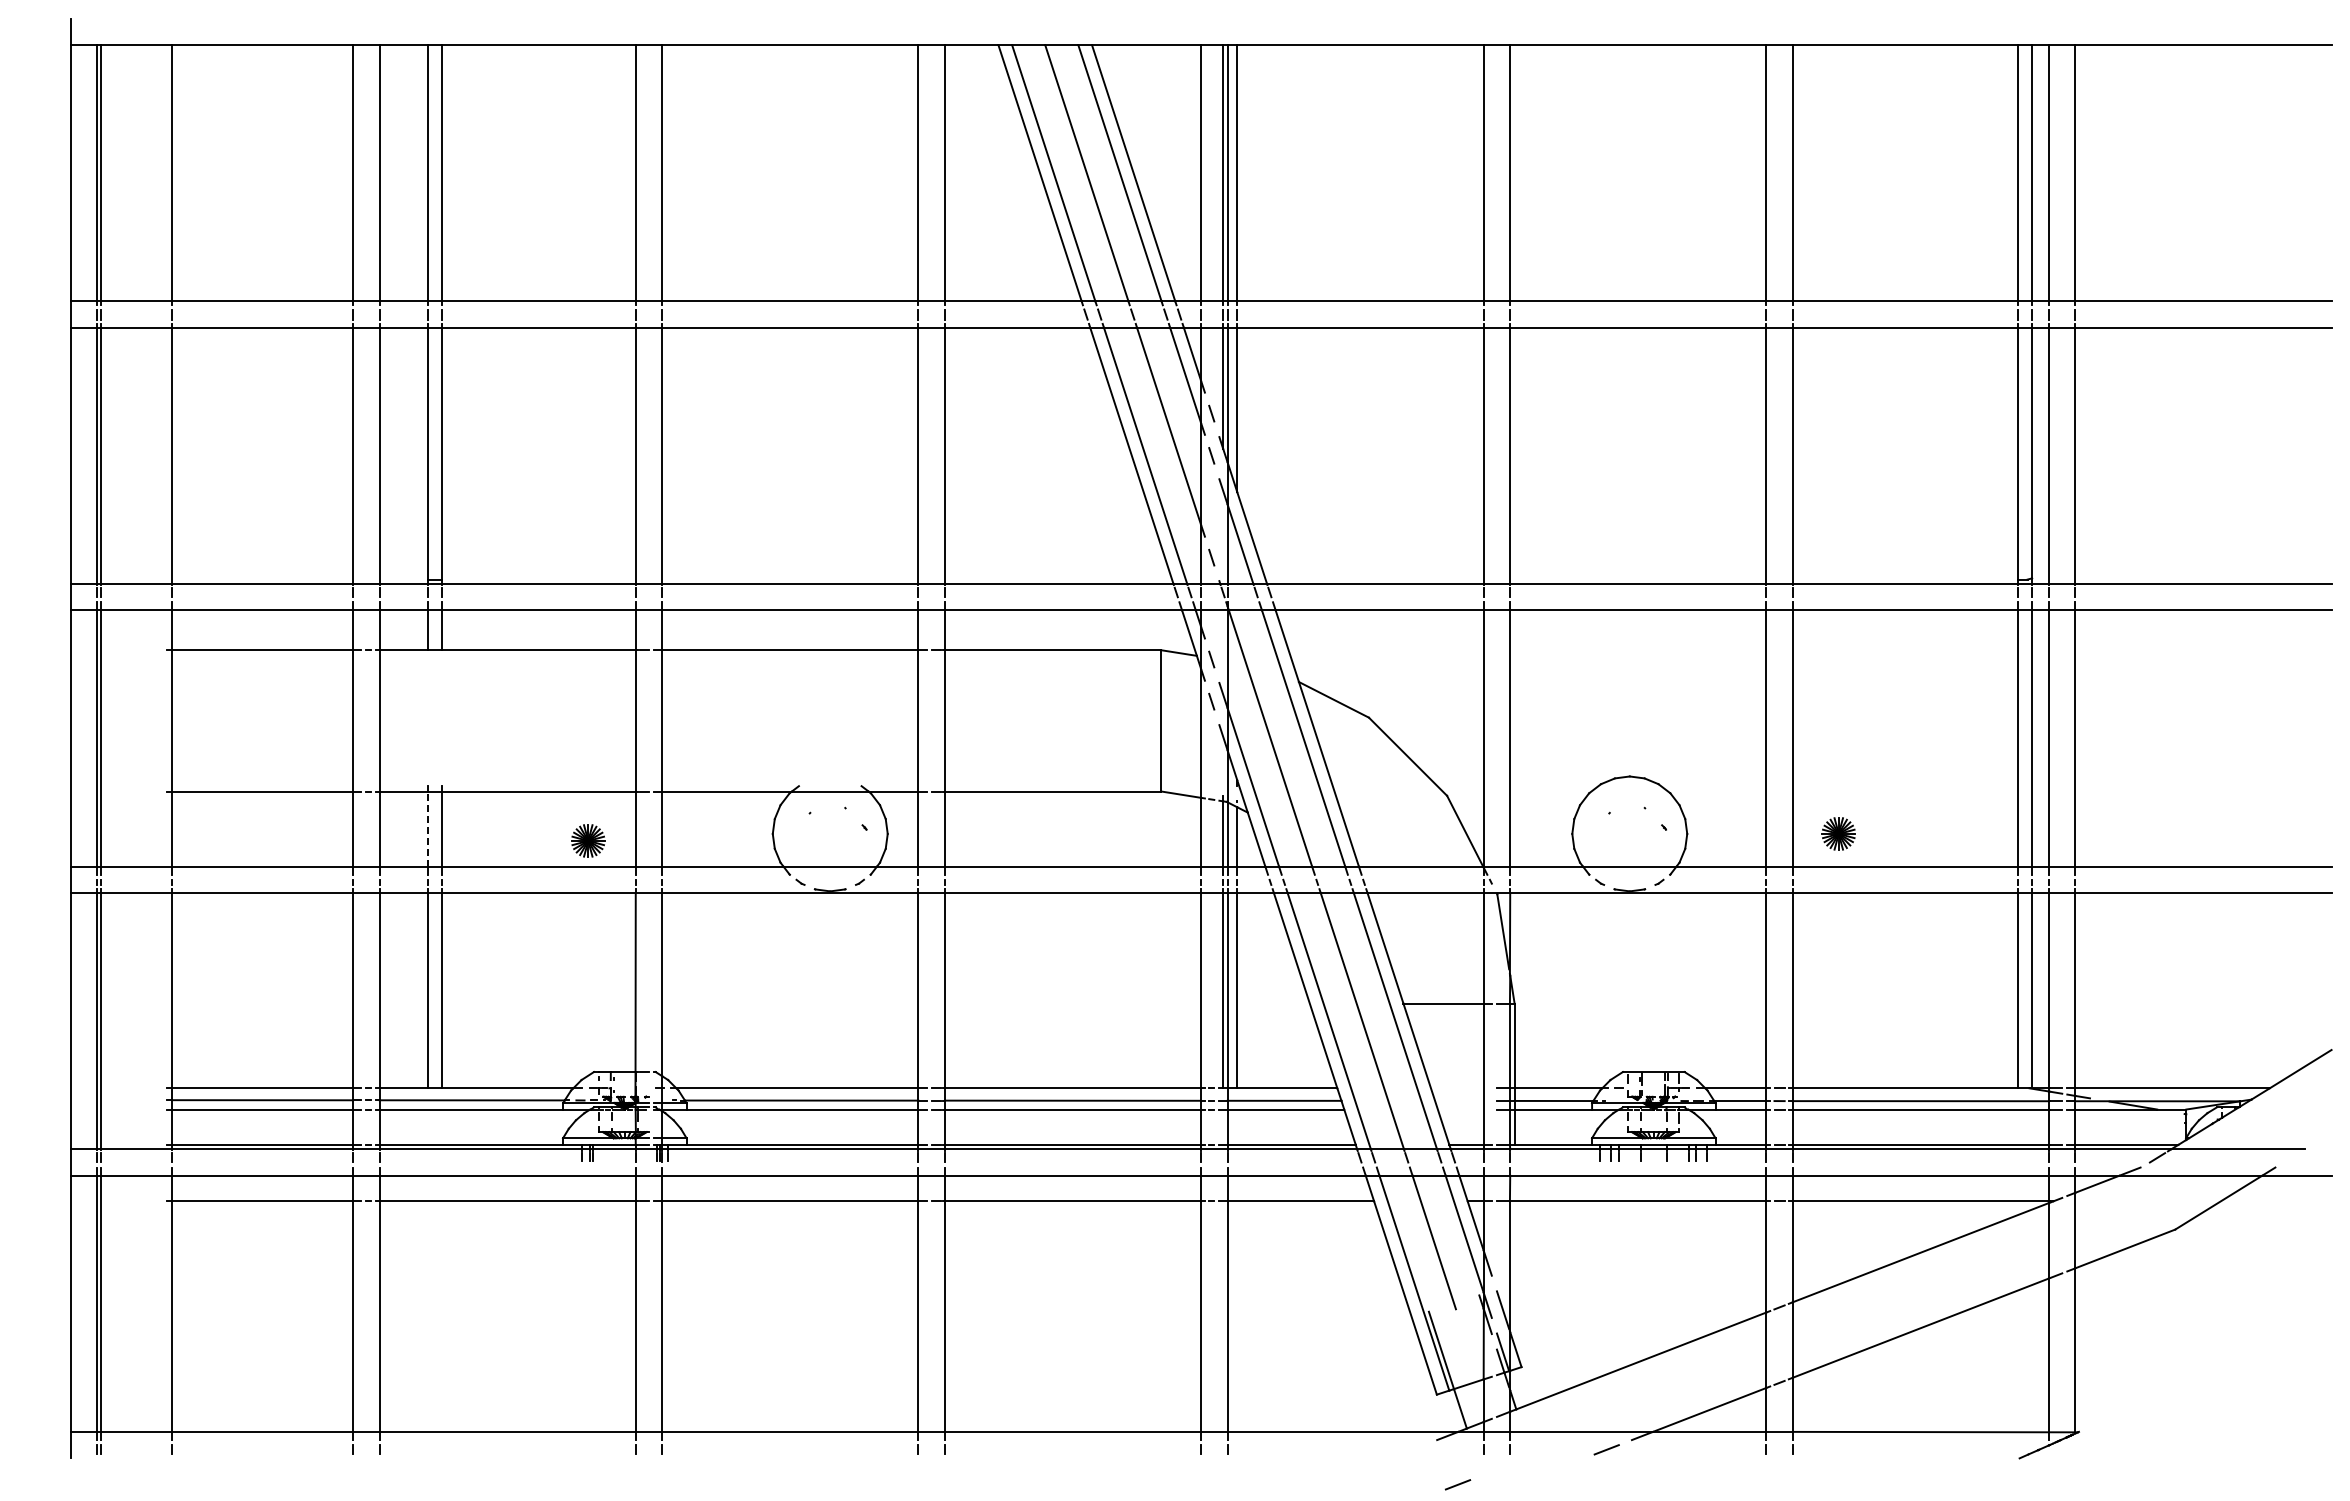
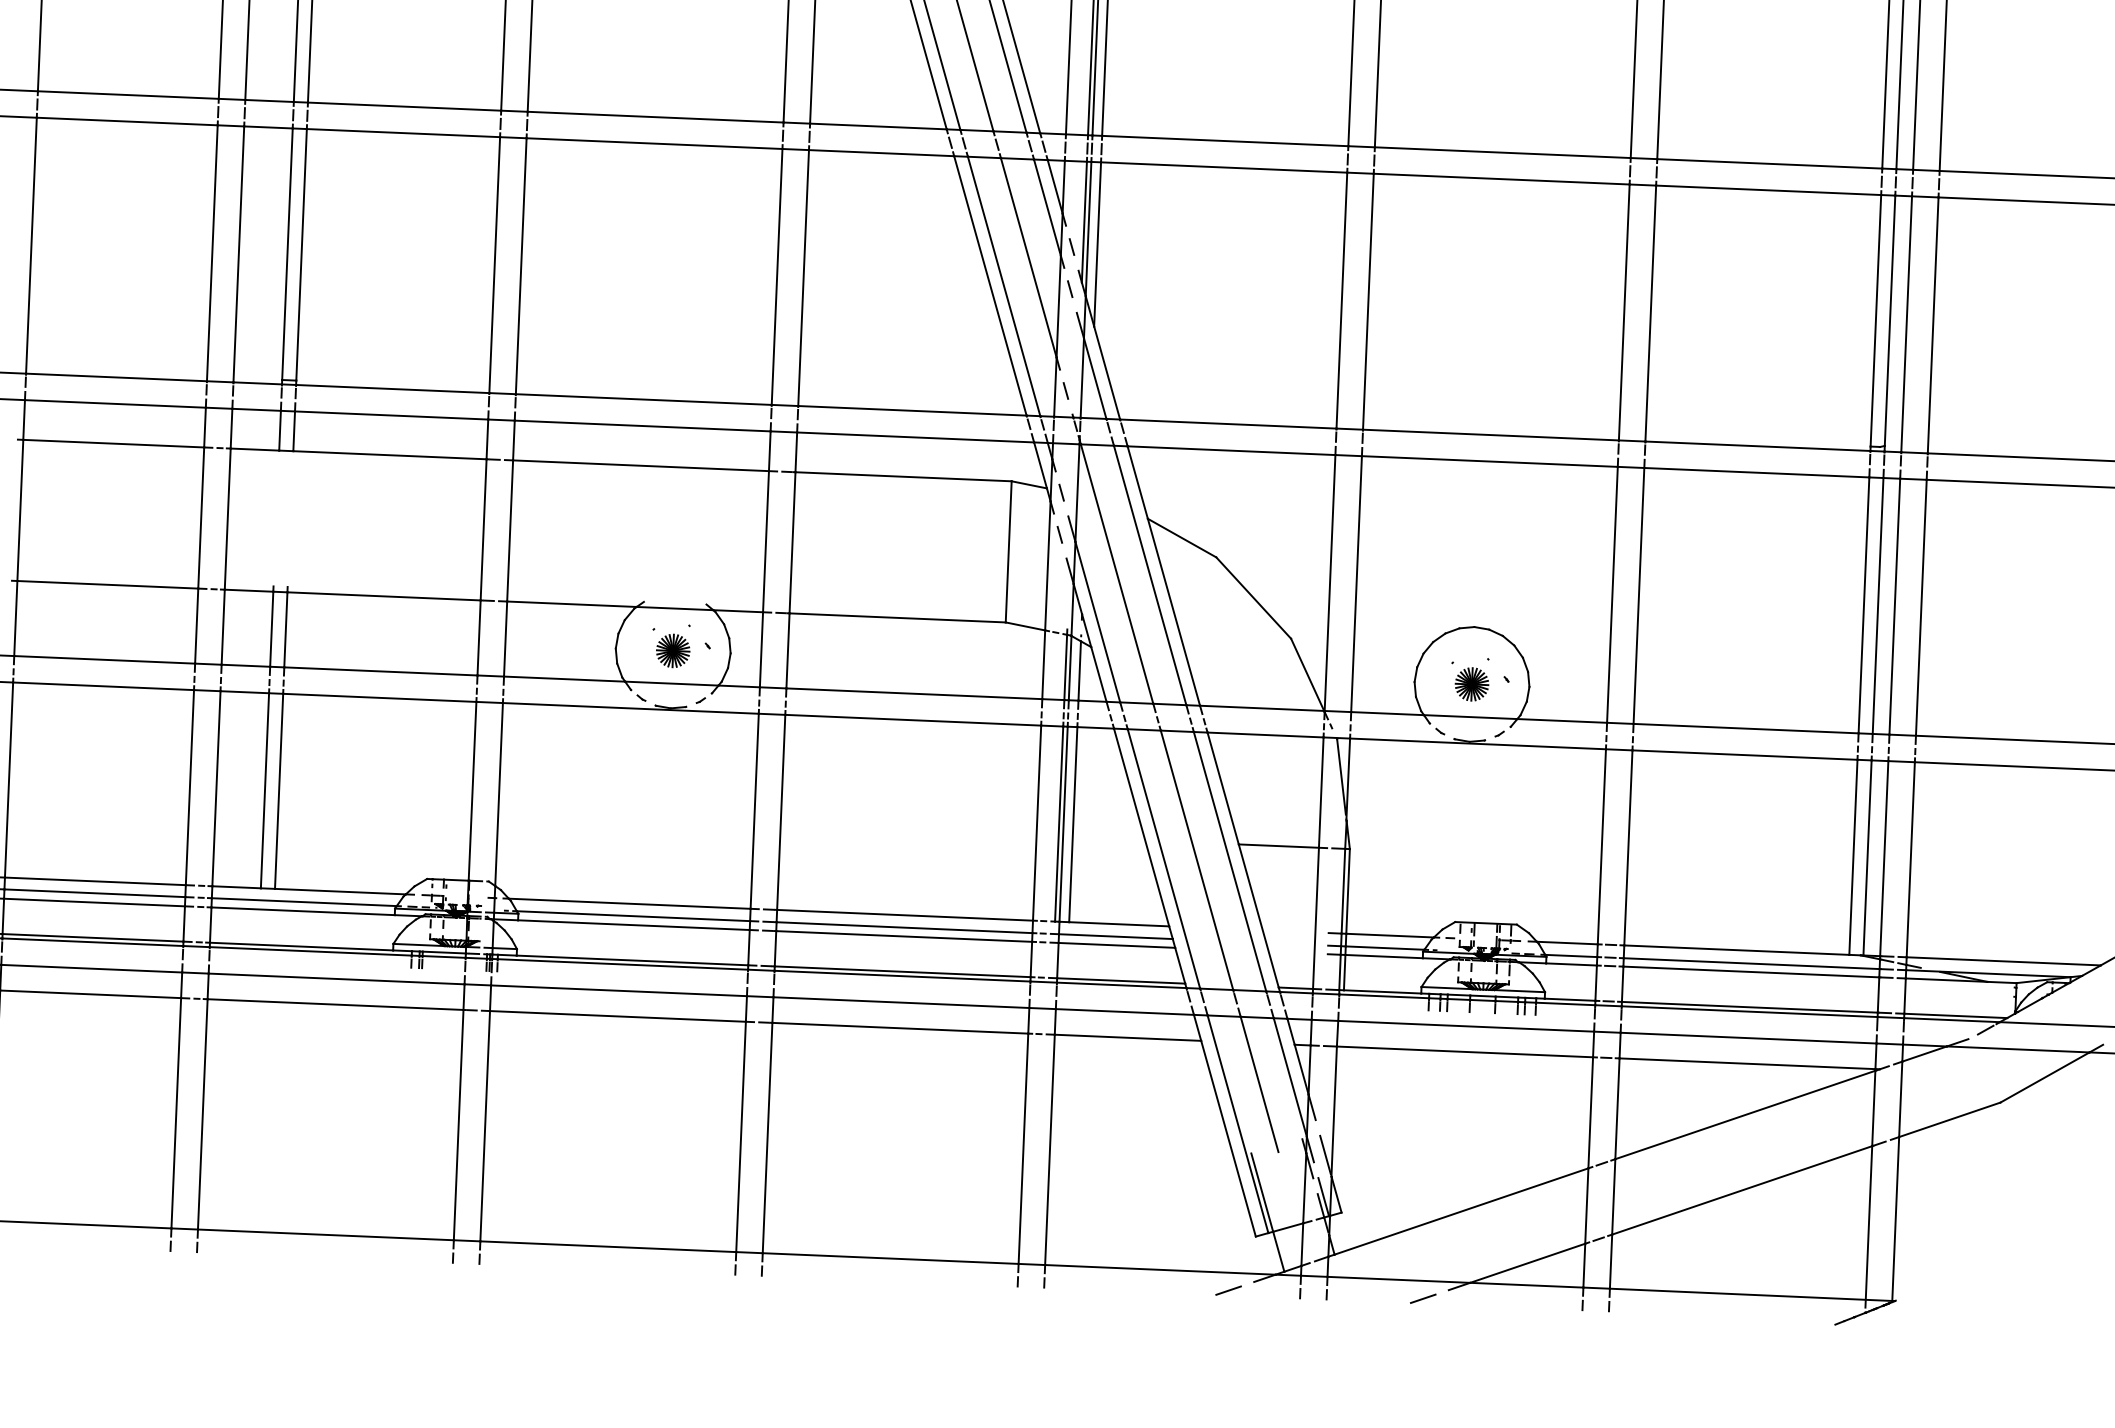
line: (428, 829) -> (271, 629), dashed -> solid
part: (1838, 833) -> (1471, 684), moved
part: (588, 840) -> (673, 650), moved
line: (1457, 1484) -> (1228, 1290), moved

